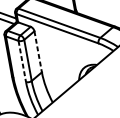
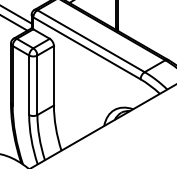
line: (37, 51) -> (53, 75), dashed -> solid
line: (22, 61) -> (29, 85), dashed -> solid

